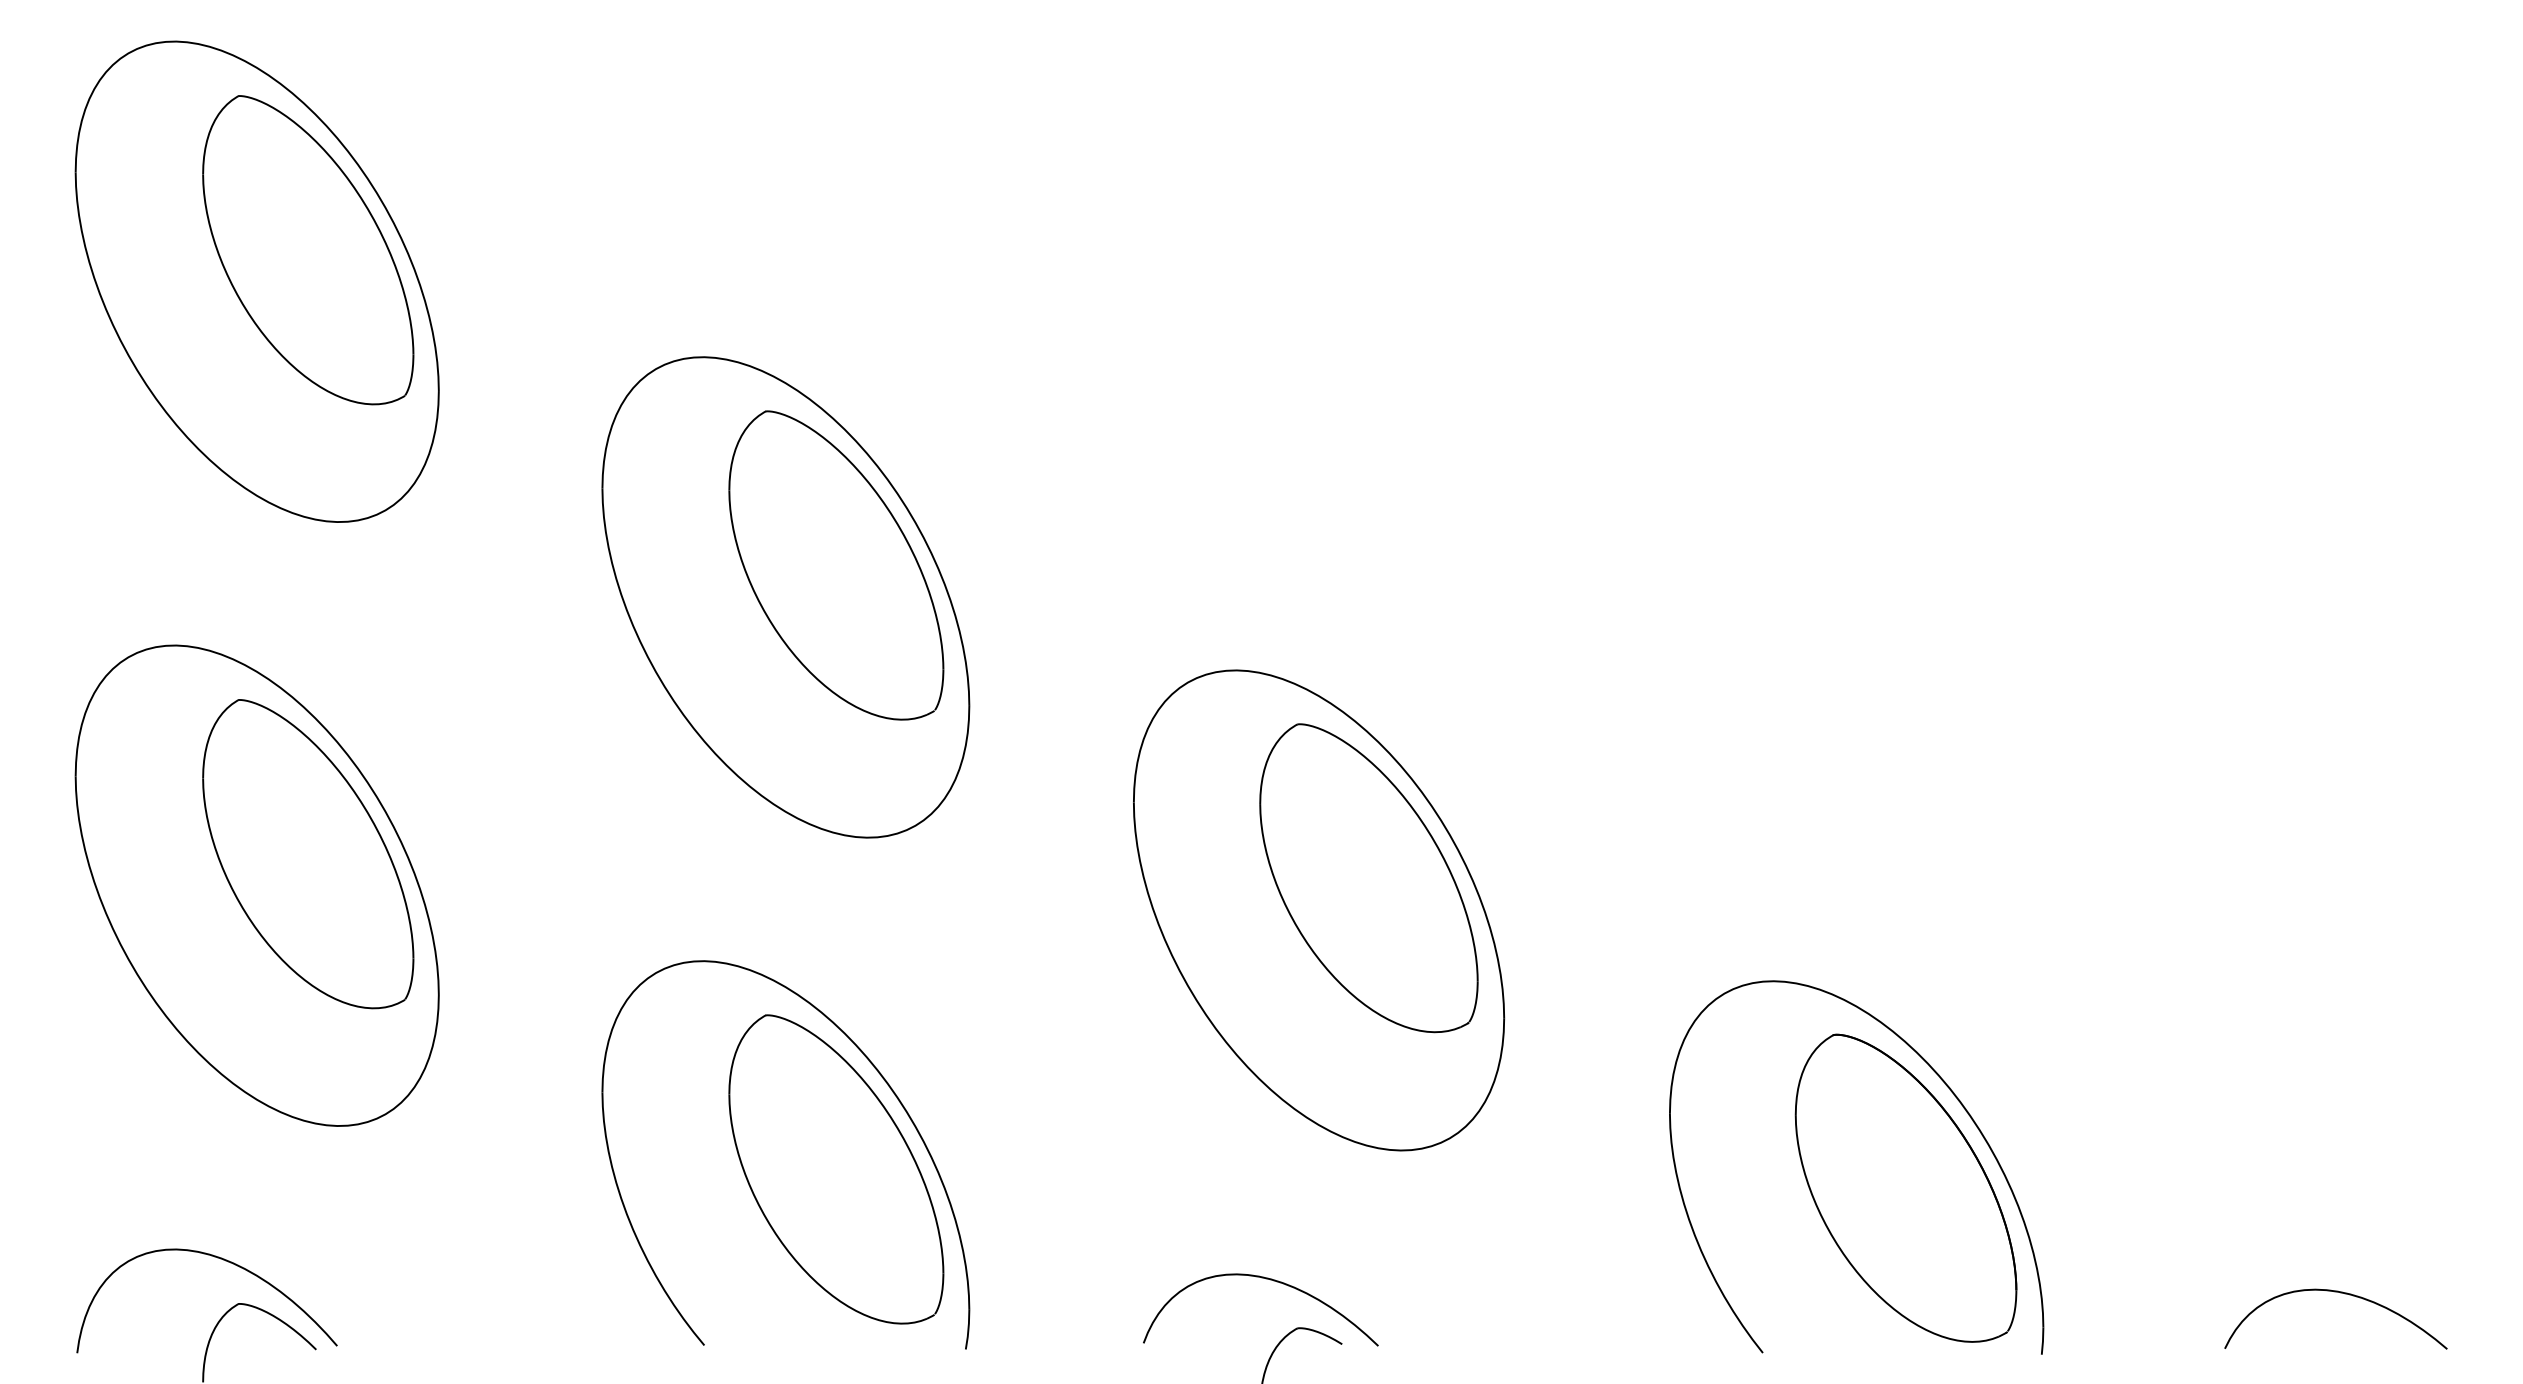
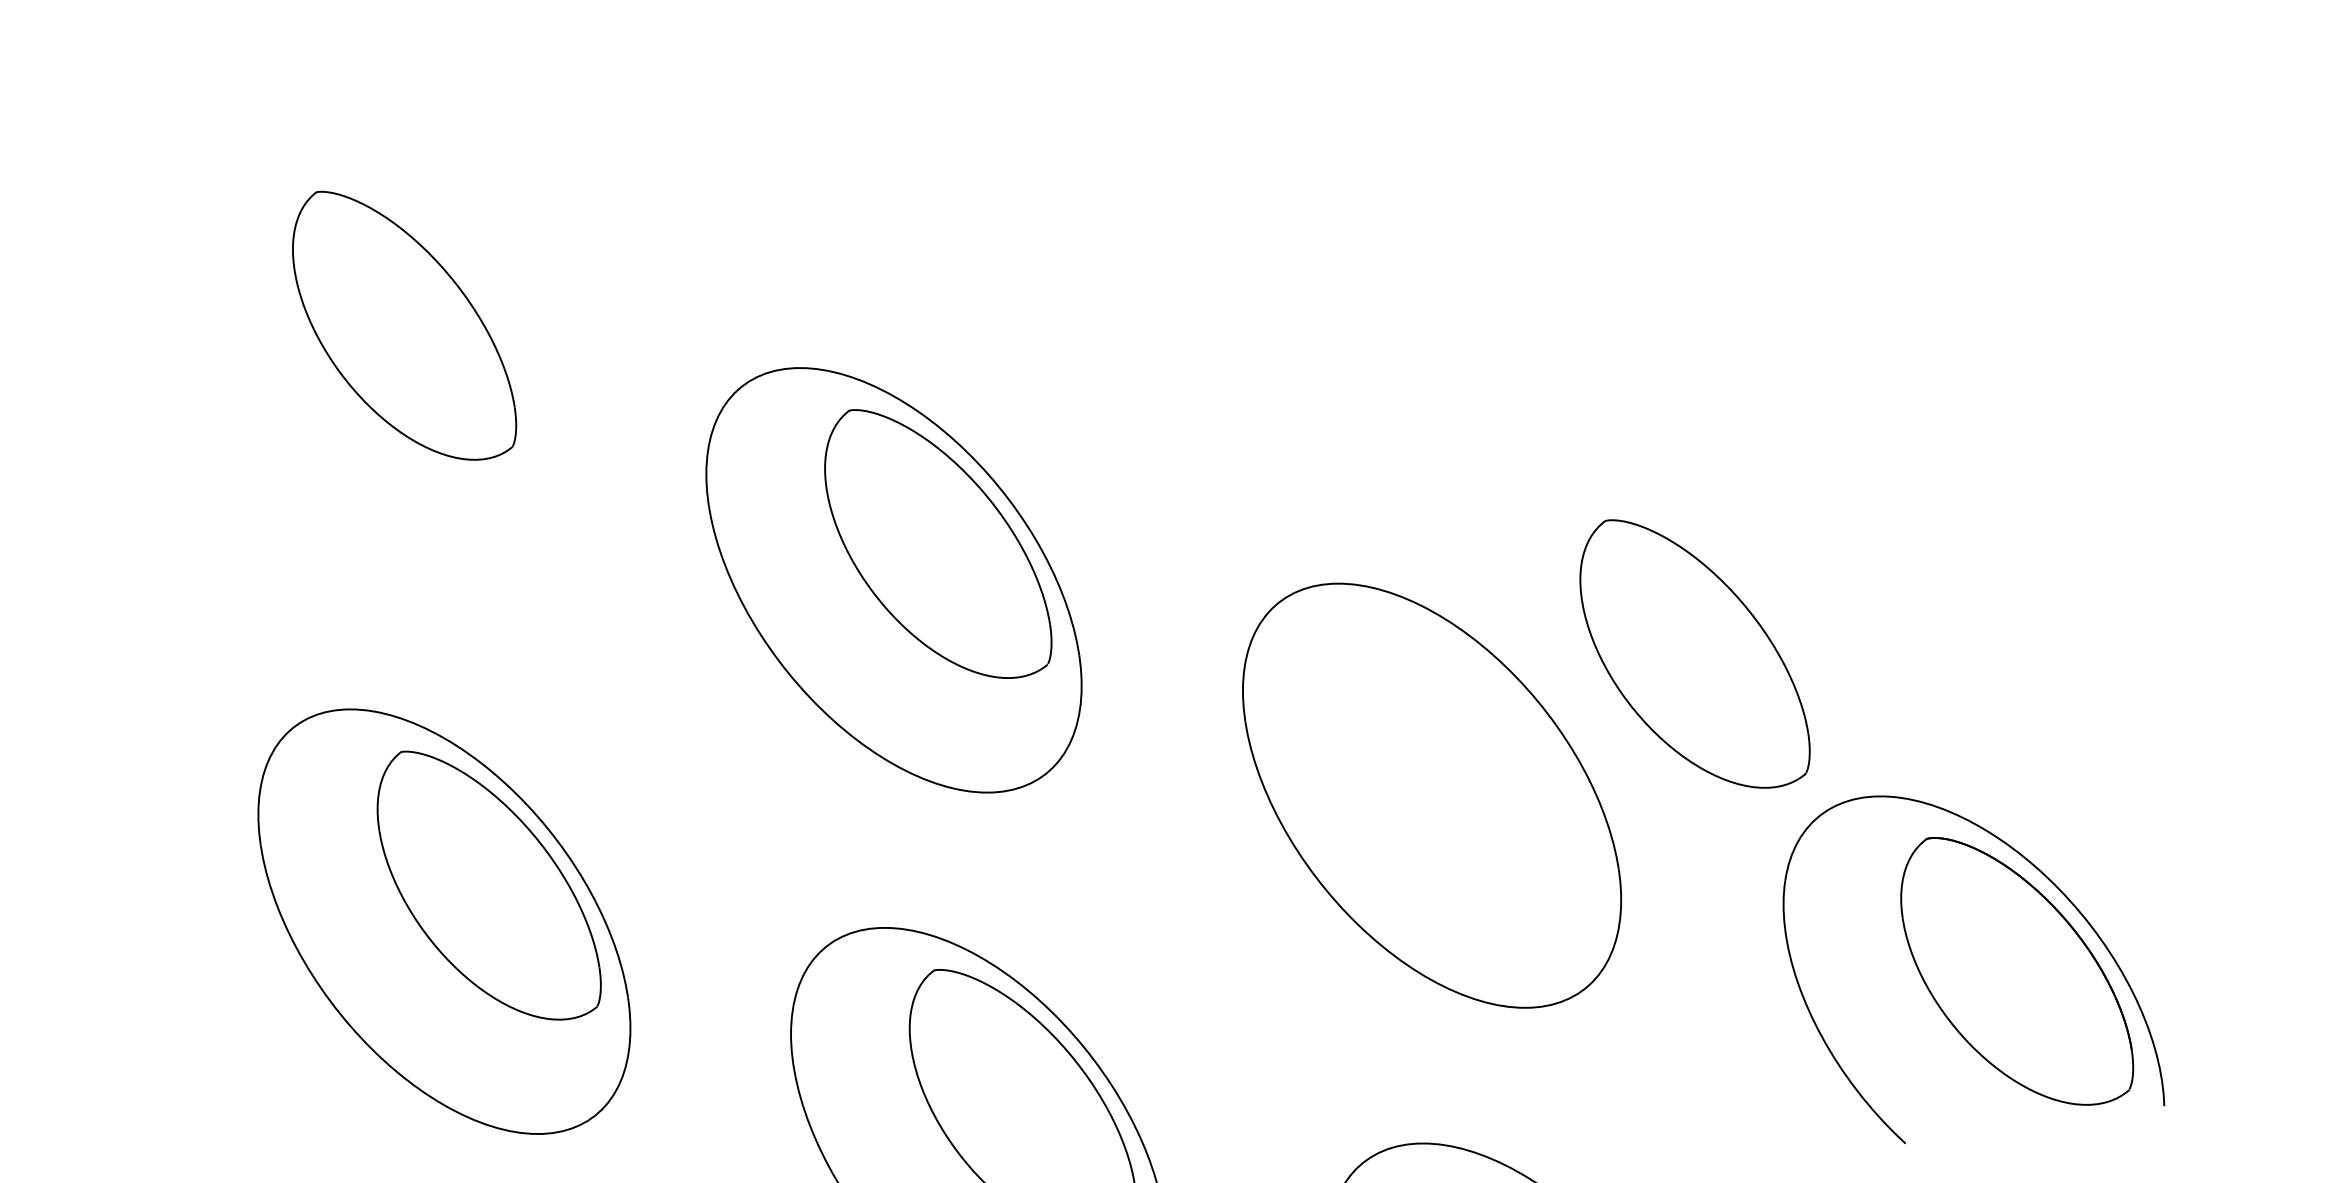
part: (256, 281) -> (359, 361), removed
part: (1368, 878) -> (1692, 653), moved

